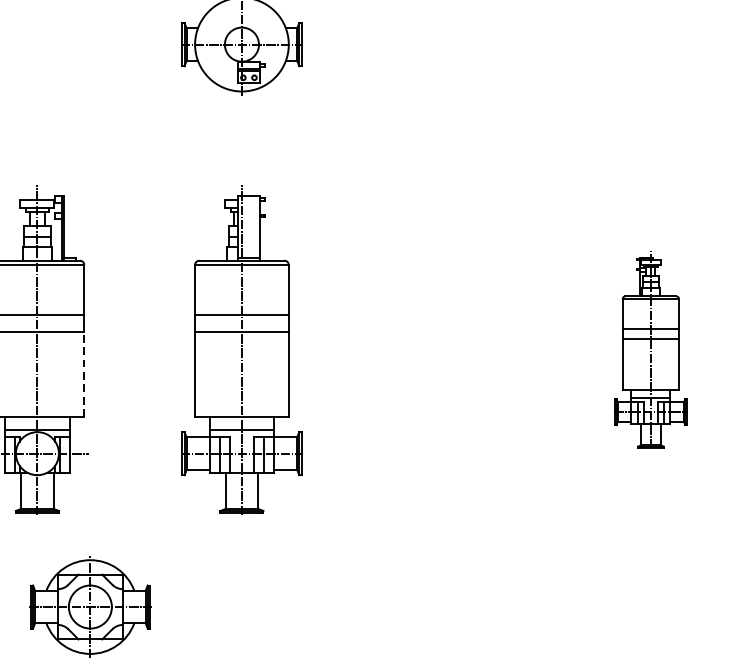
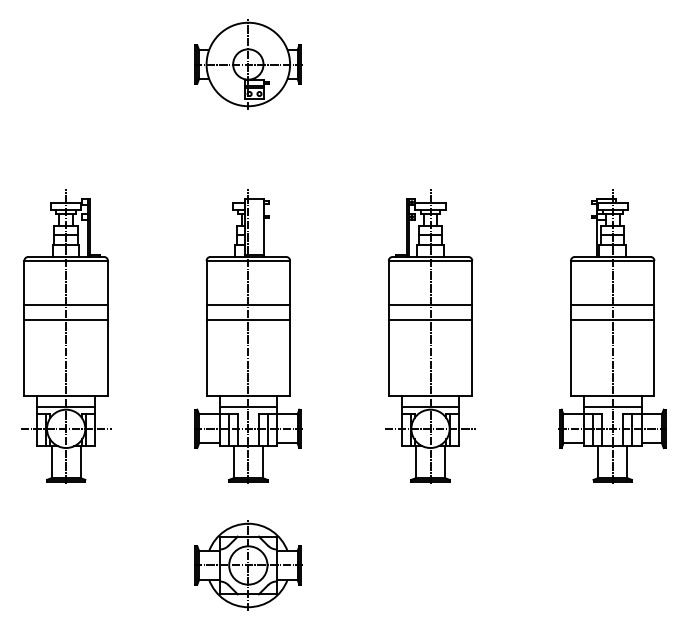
part: (446, 349) -> (430, 336), added
part: (650, 349) -> (612, 336), size x1.67
line: (83, 374) -> (107, 358), dashed -> solid
part: (90, 607) -> (248, 565), moved

